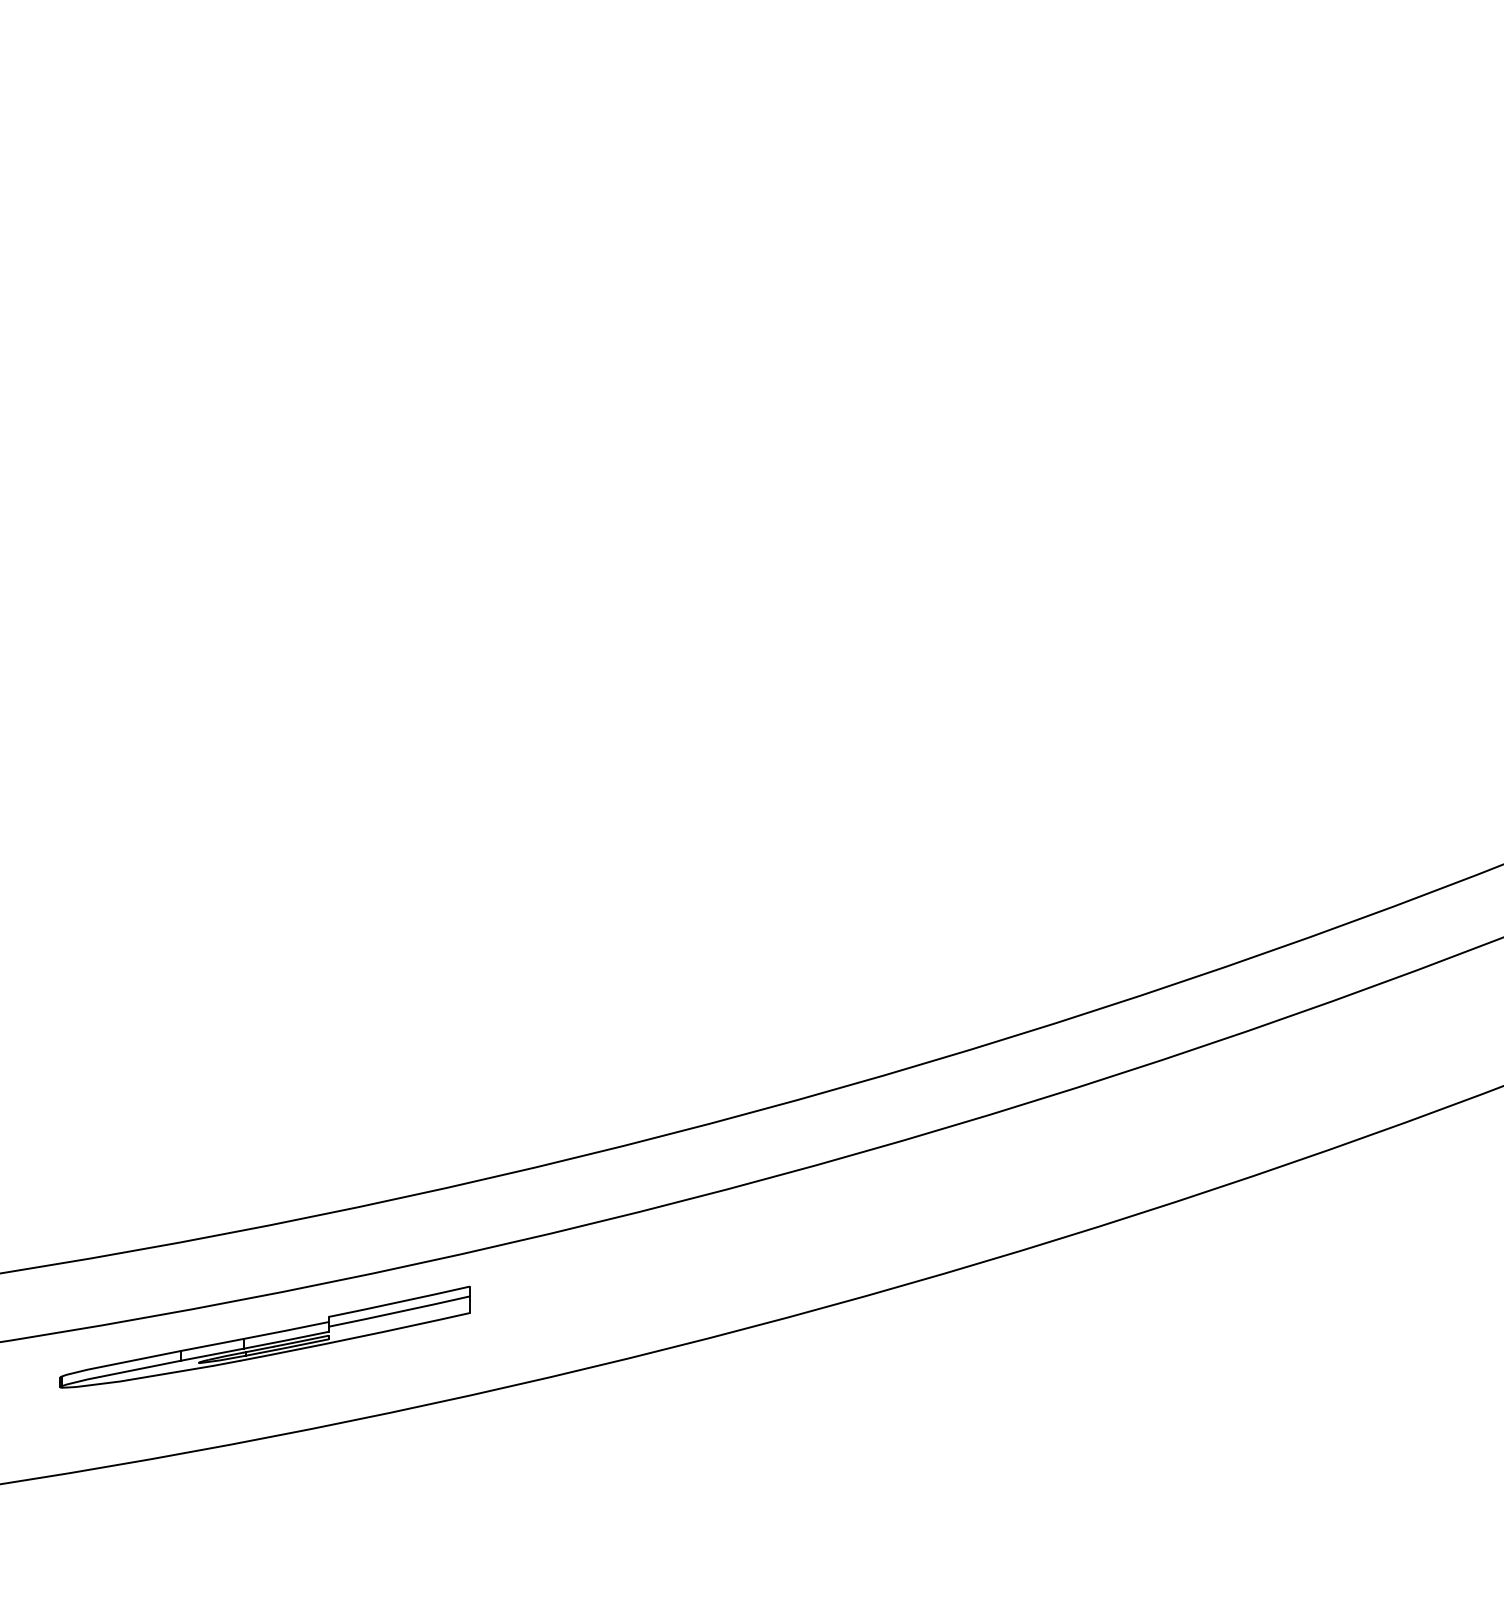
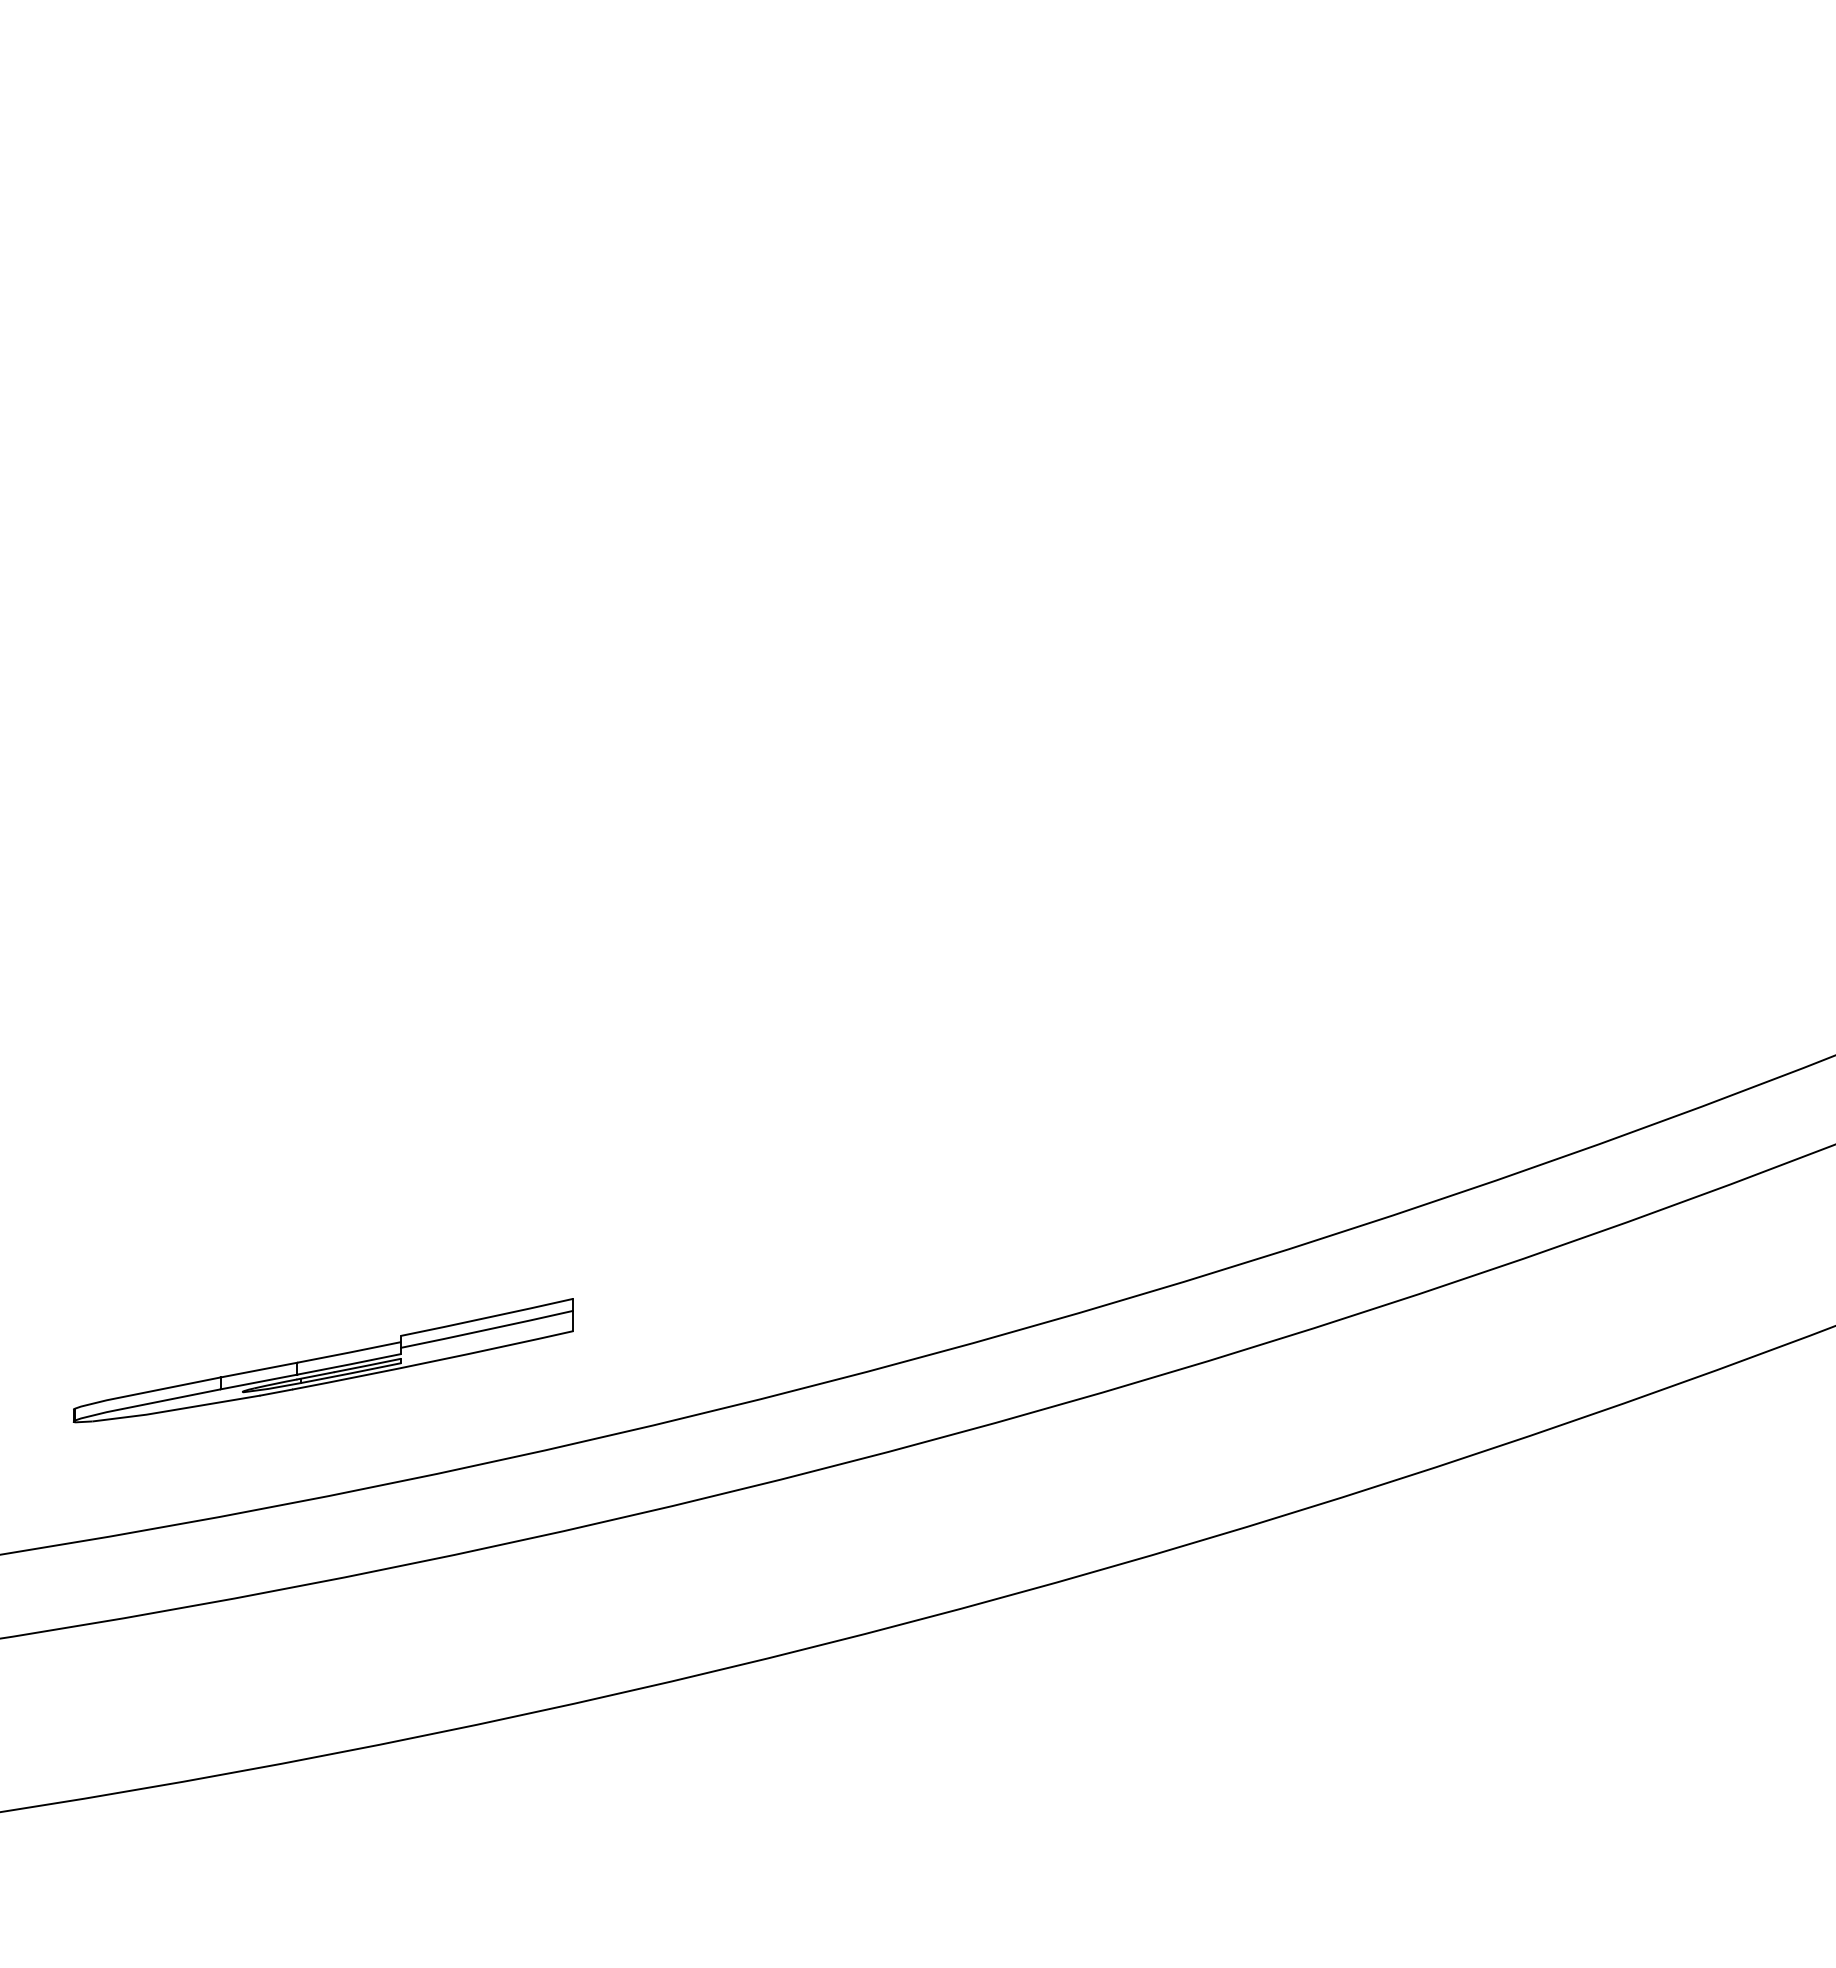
part: (264, 1337) -> (322, 1360), moved

